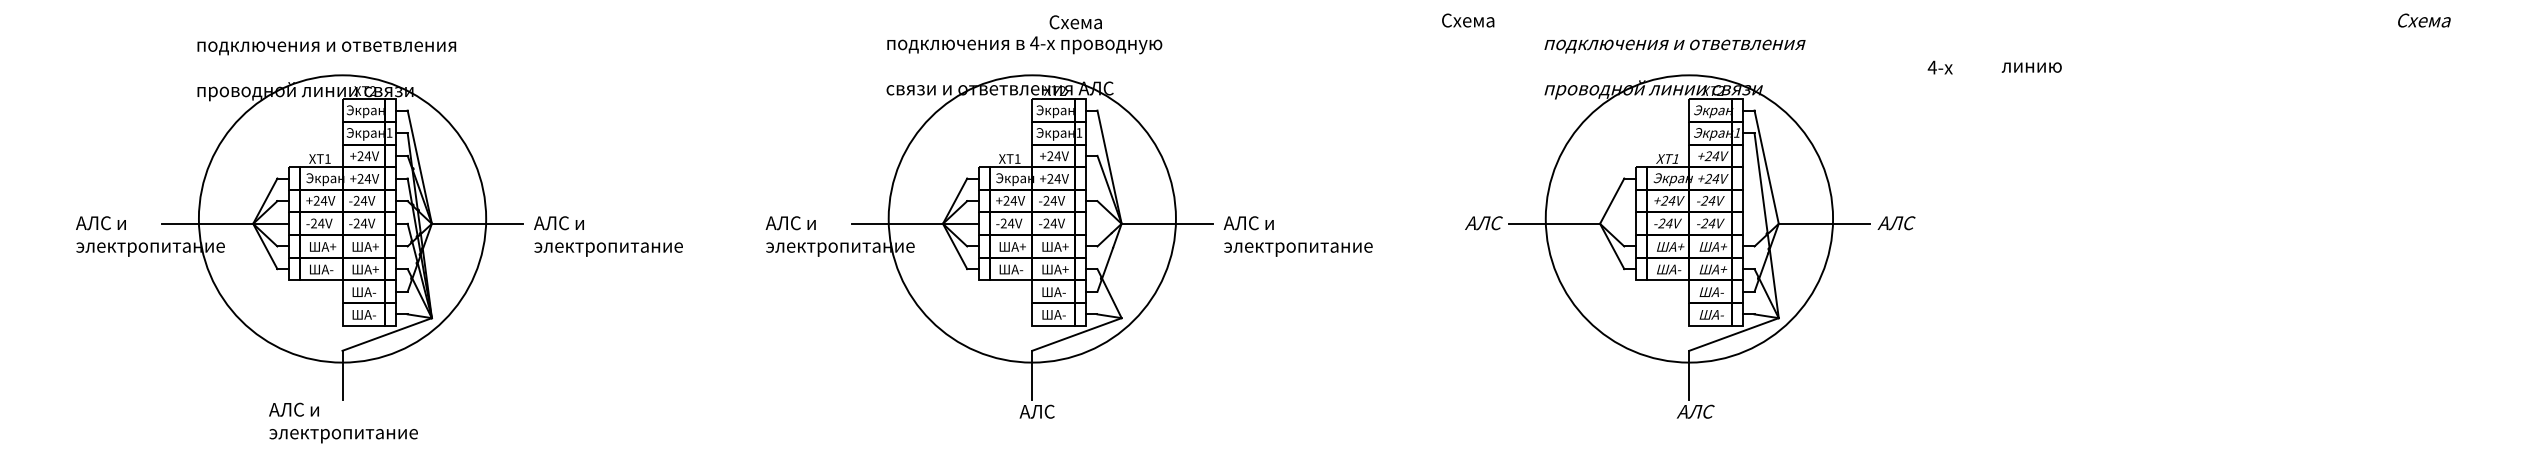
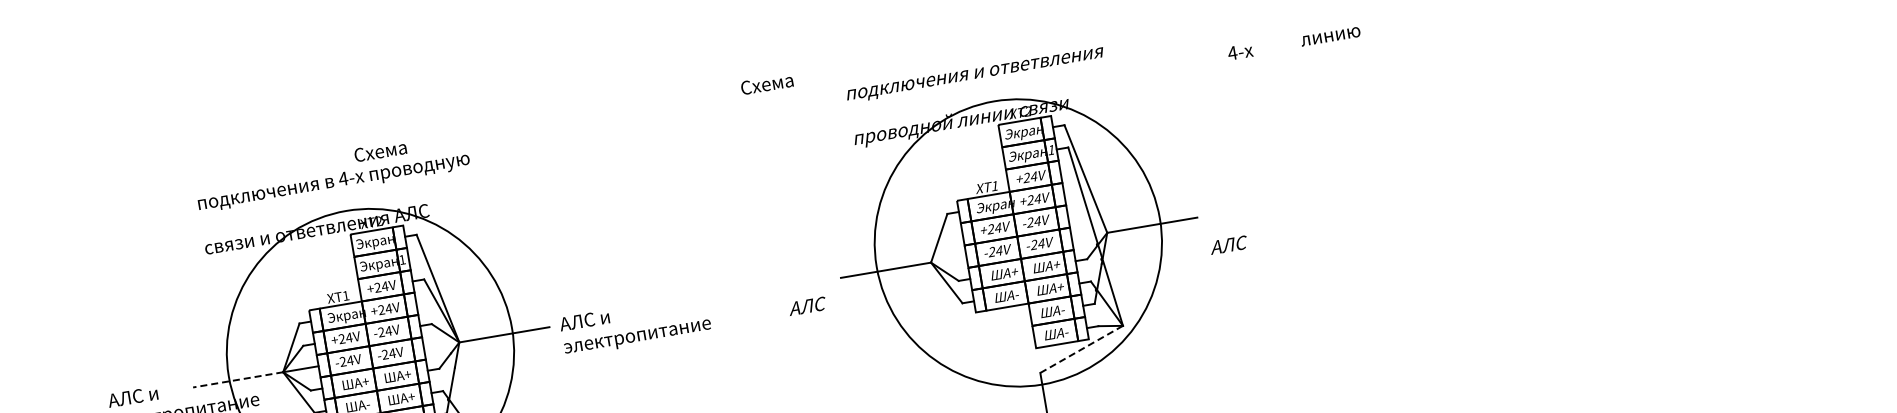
line: (897, 223) -> (238, 379), solid -> dashed
text: (1483, 223) -> (807, 306), moved
text: (1896, 223) -> (1228, 245), moved
line: (1734, 334) -> (1082, 349), solid -> dashed

